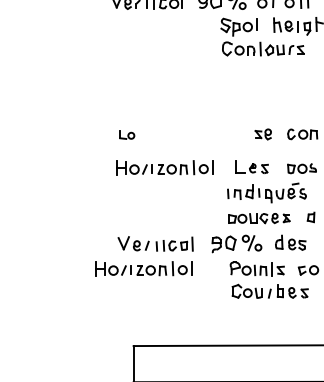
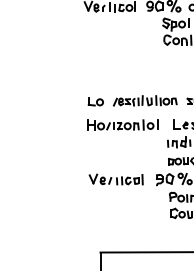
part: (196, 133) -> (145, 100), added
part: (127, 135) -> (96, 102), size x1.43
part: (143, 268) -> (107, 197), removed

